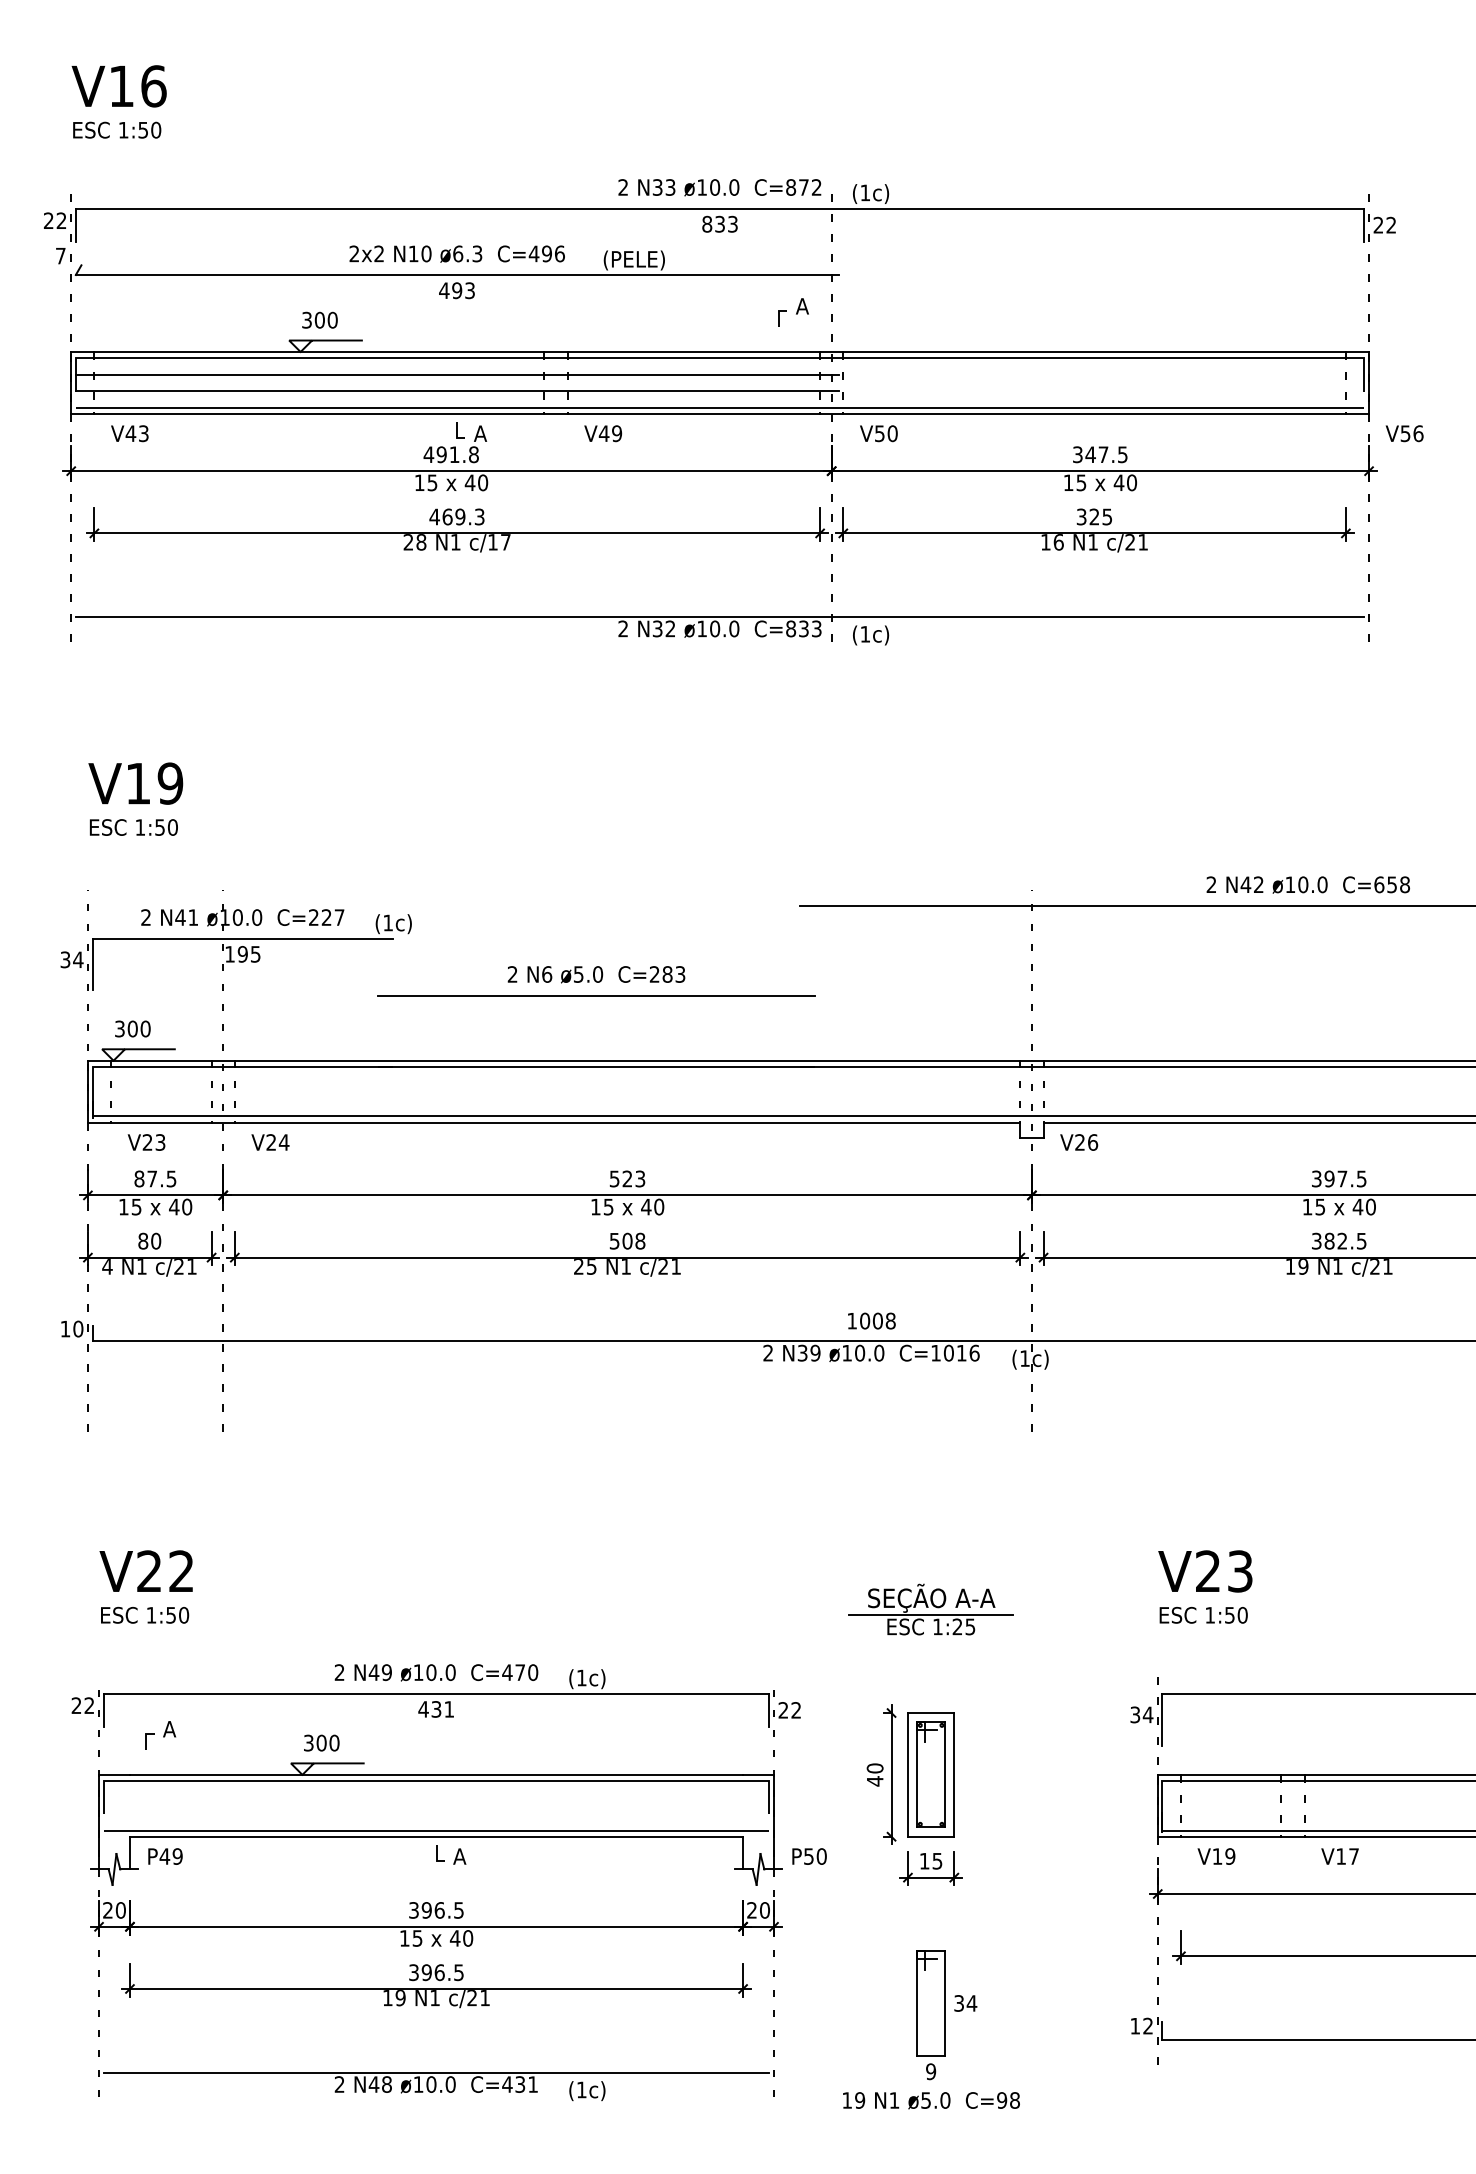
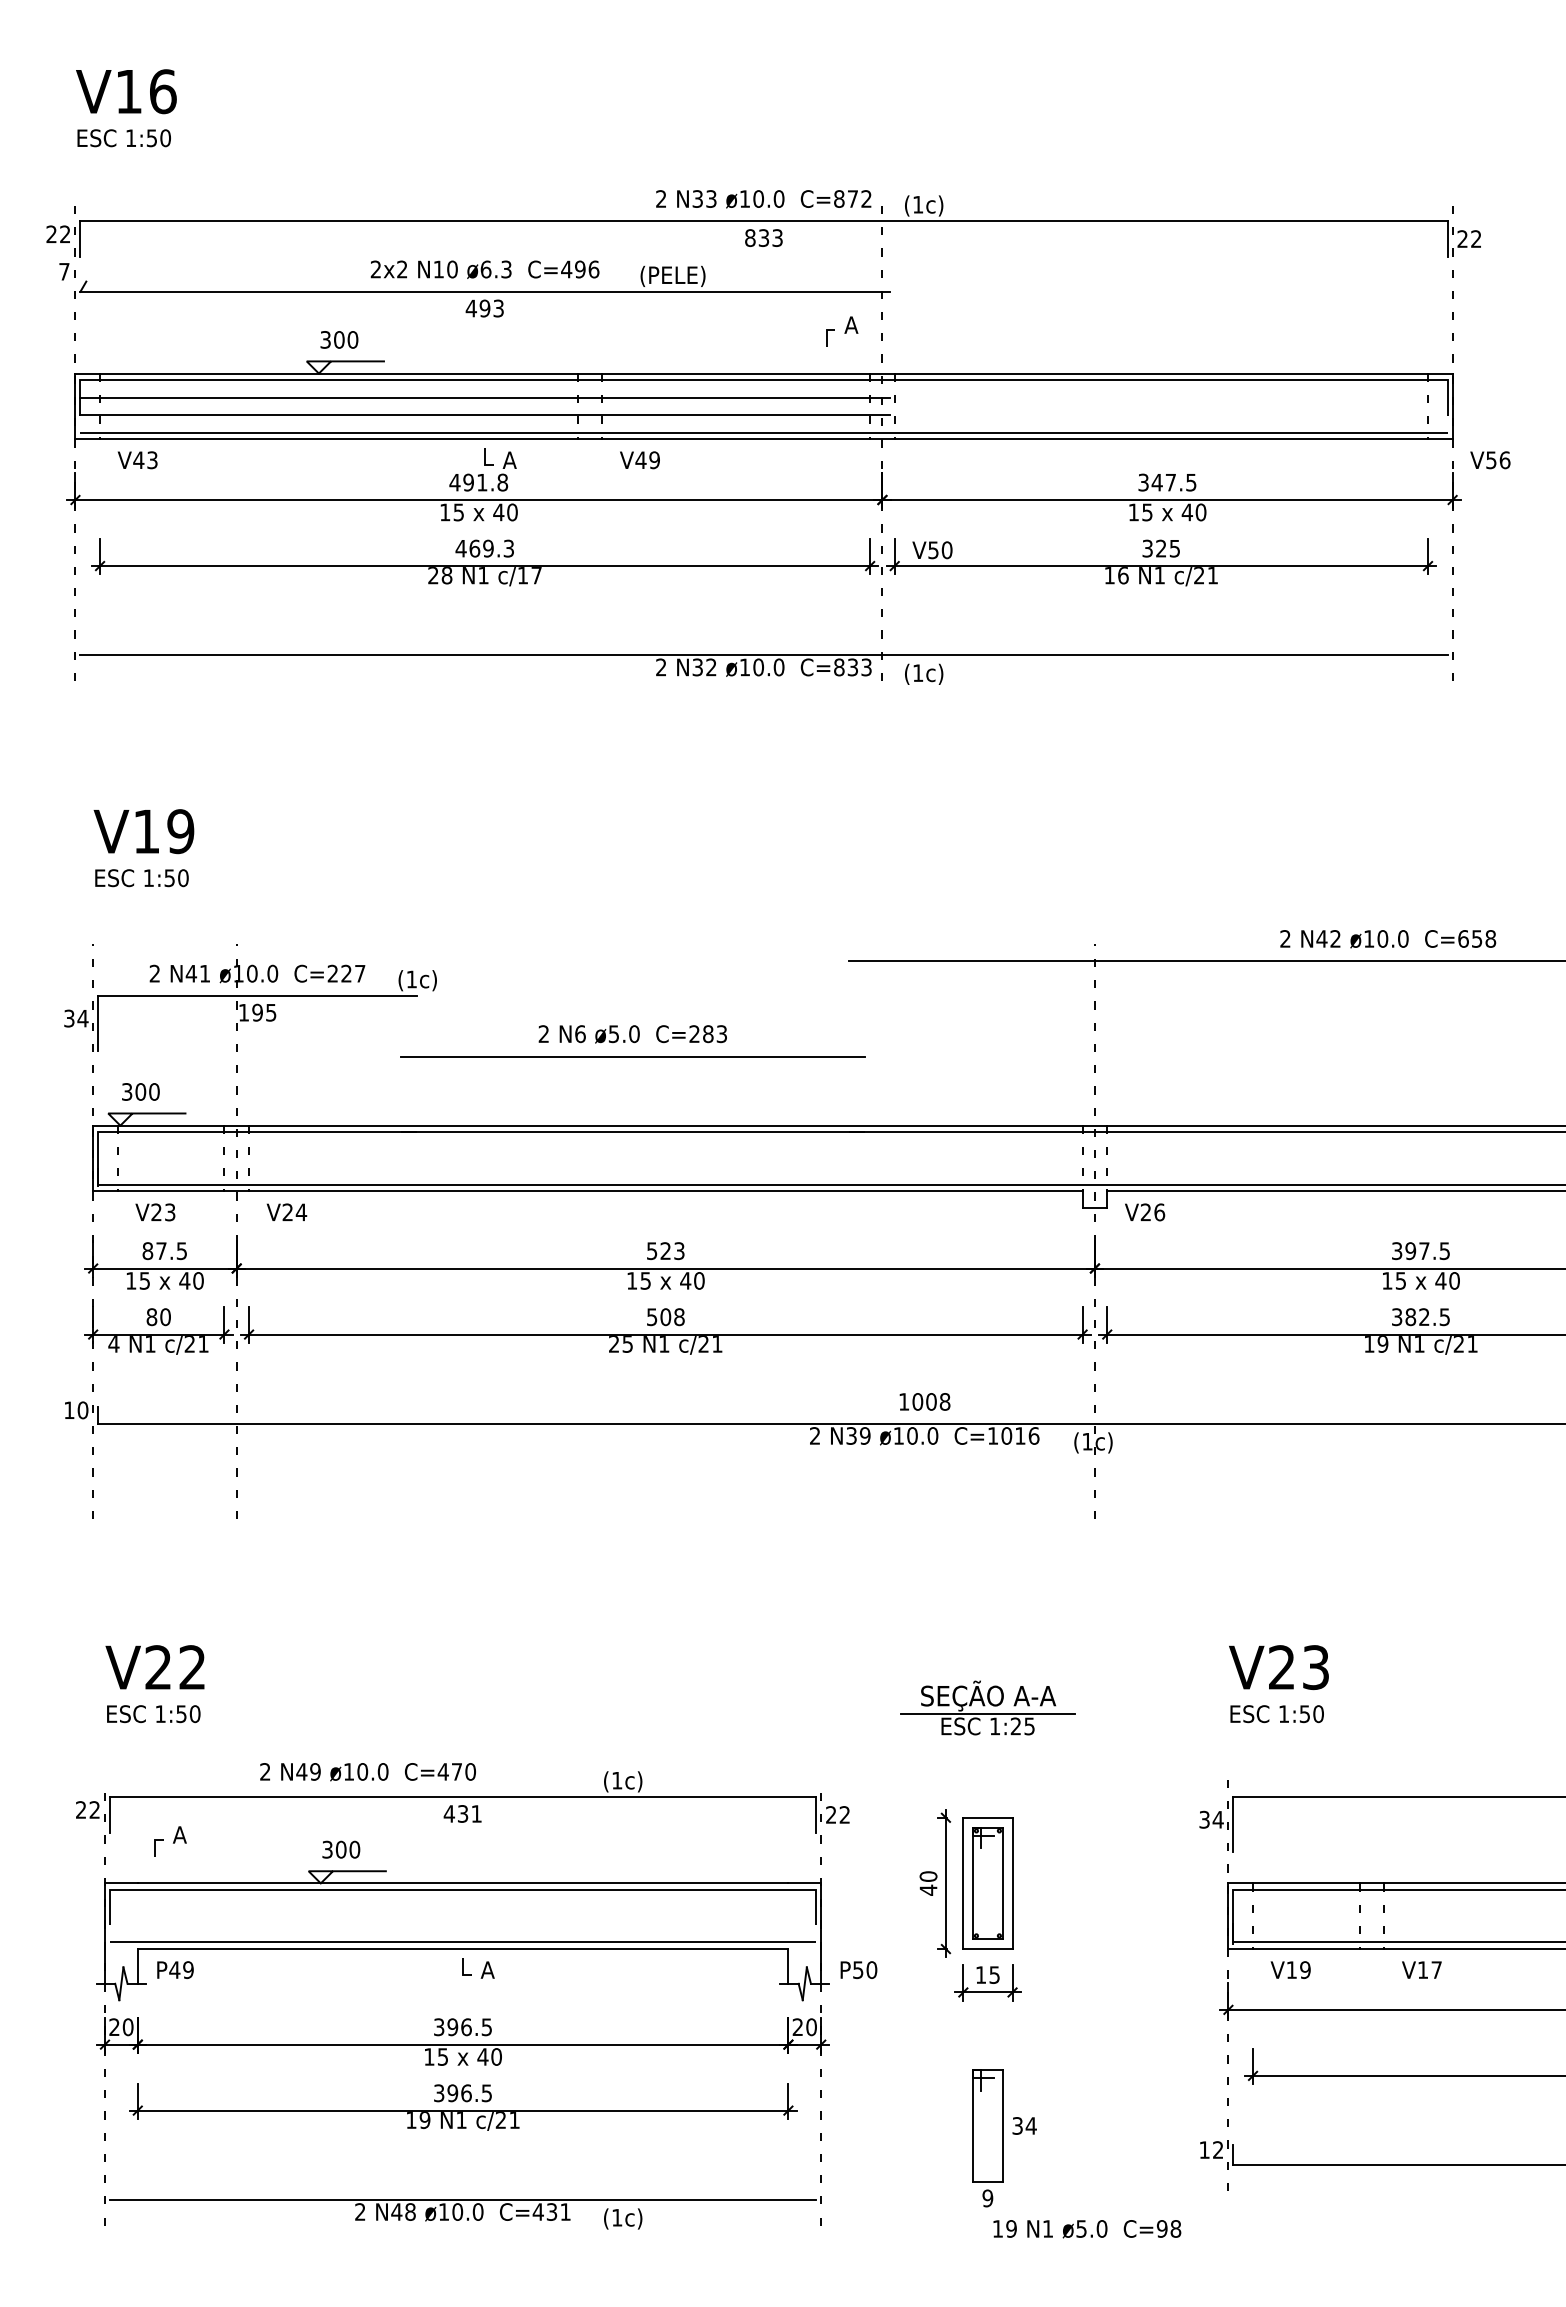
text: (878, 433) -> (932, 550), moved
text: (435, 1673) -> (367, 1772), moved
text: (931, 2101) -> (1087, 2229), moved

